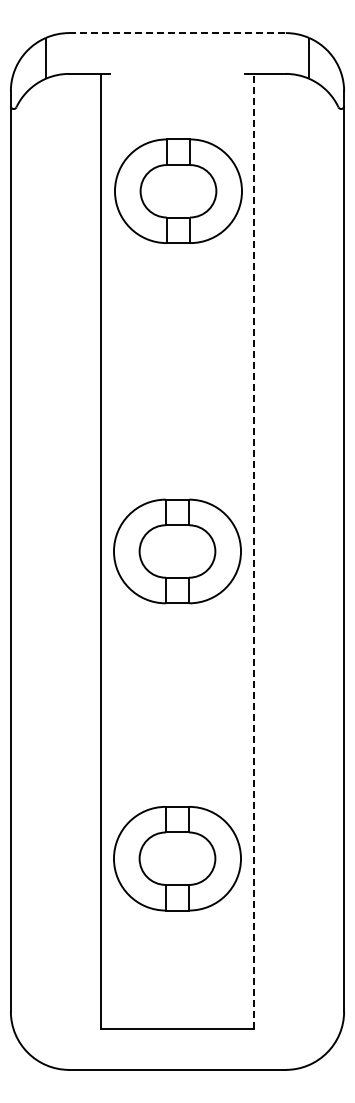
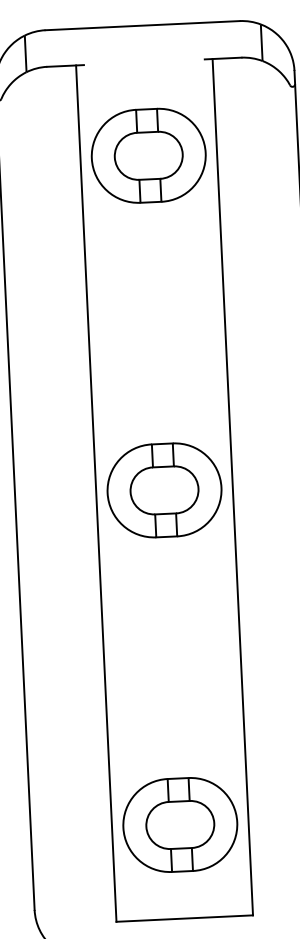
line: (177, 33) -> (142, 26), dashed -> solid
part: (178, 190) -> (148, 155), moved
line: (253, 551) -> (232, 487), dashed -> solid
part: (177, 858) -> (180, 824), moved

